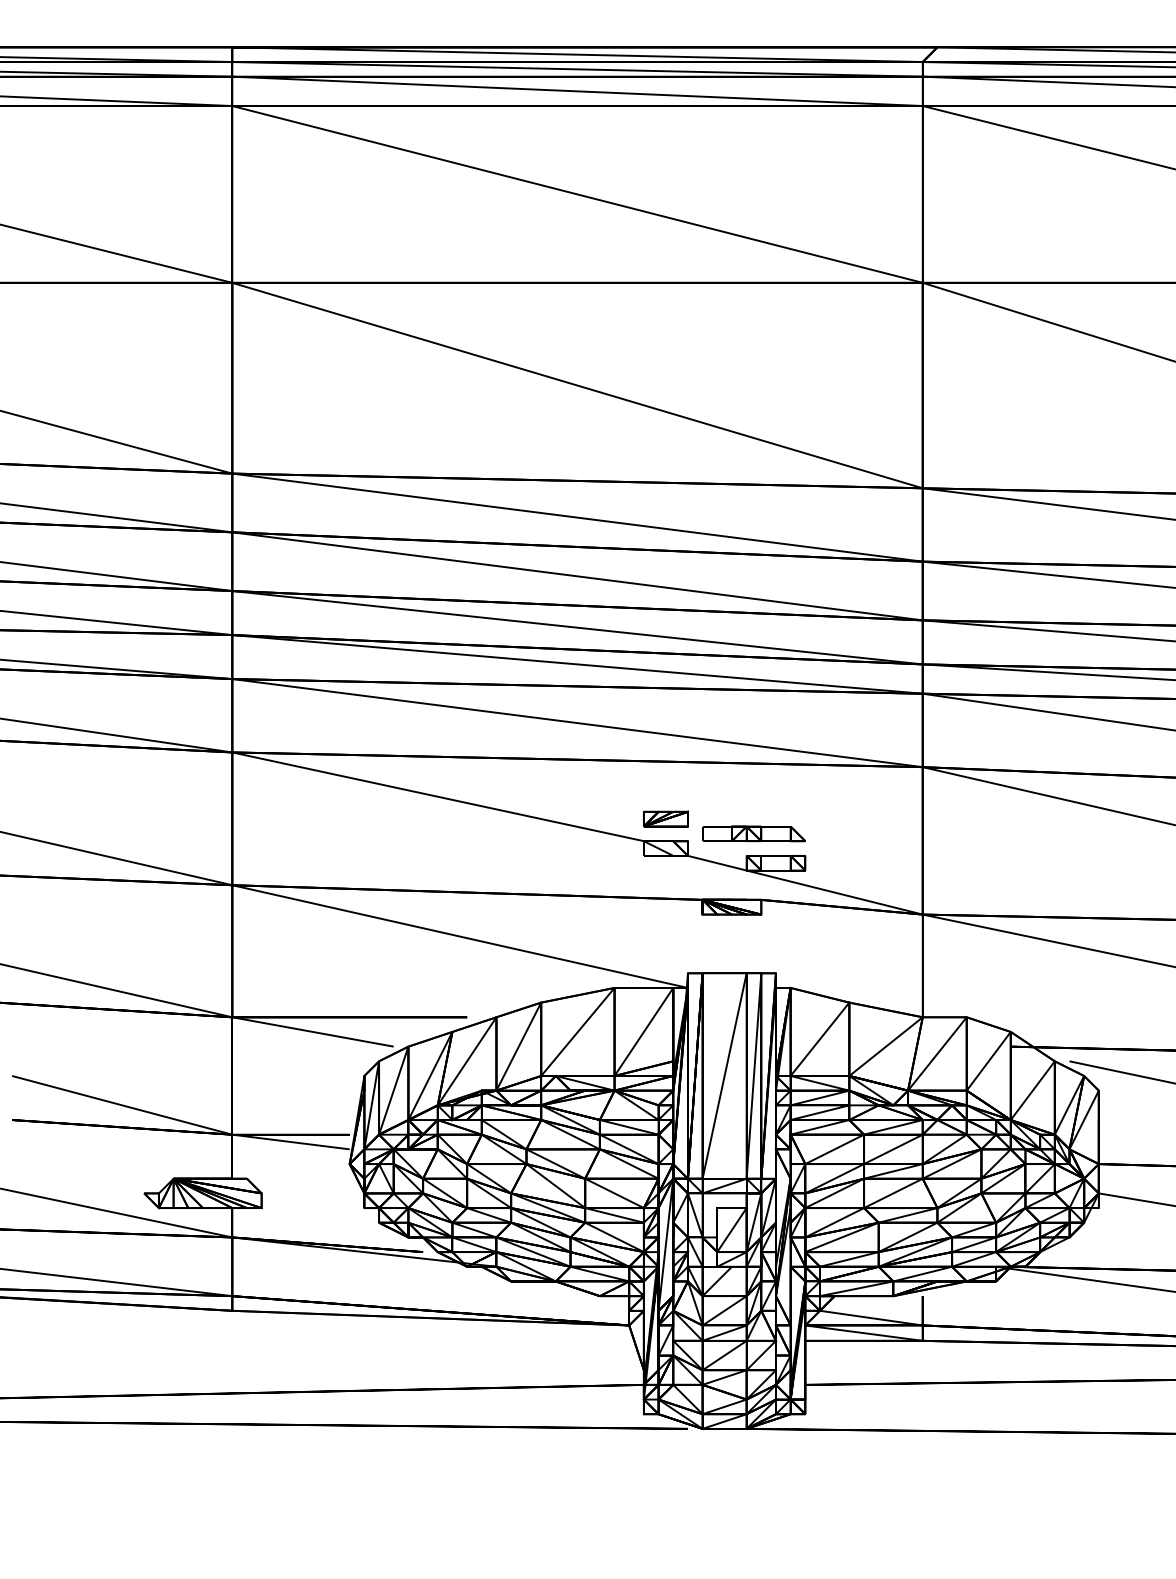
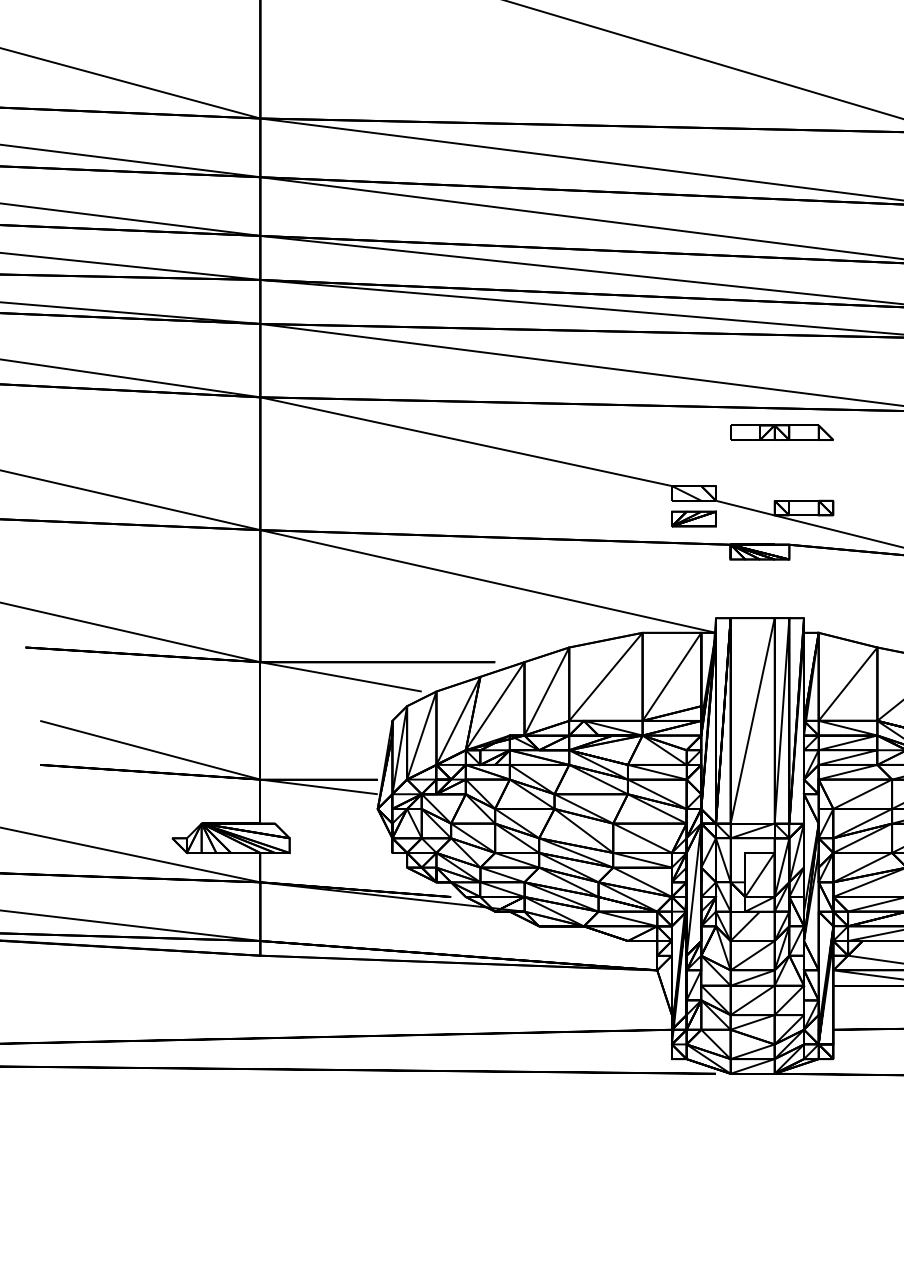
part: (665, 818) -> (693, 518), moved
part: (753, 833) -> (781, 432), moved

